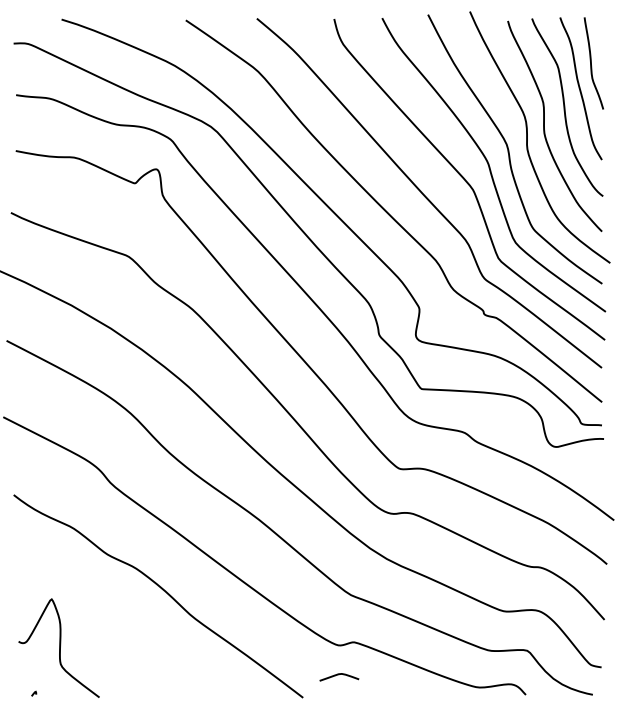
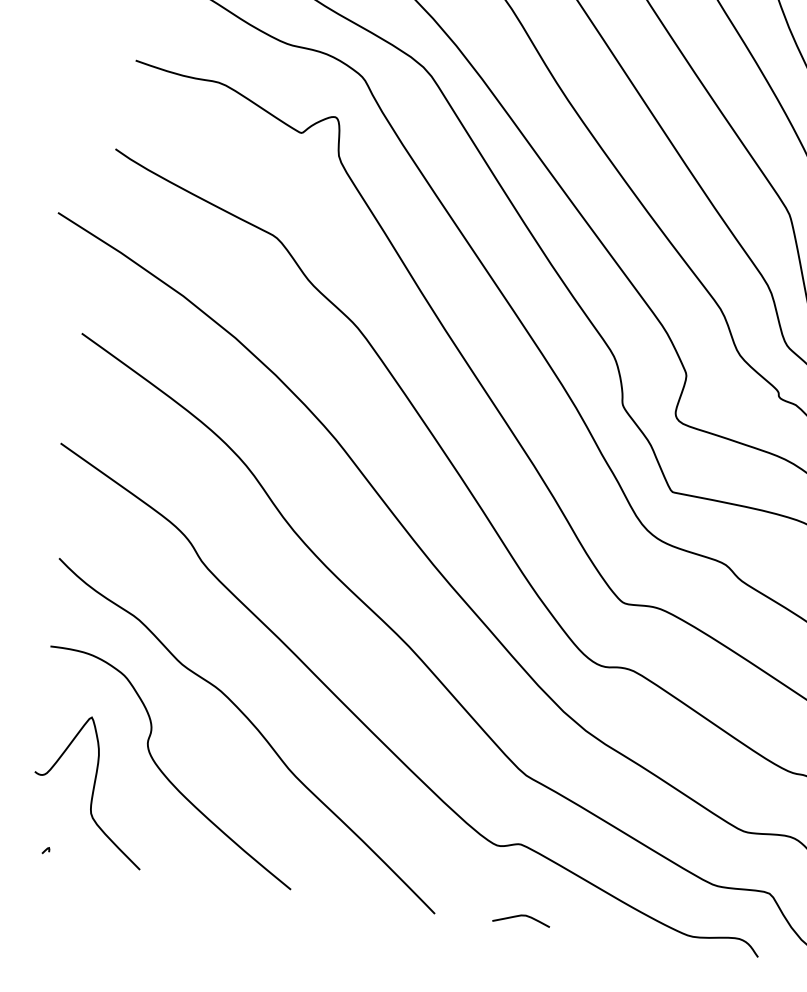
curve: (105, 628) -> (163, 771), added
curve: (339, 675) -> (522, 917), moved

